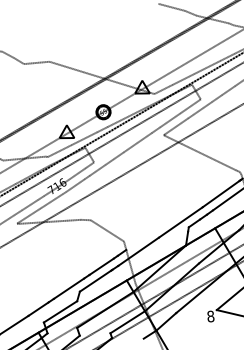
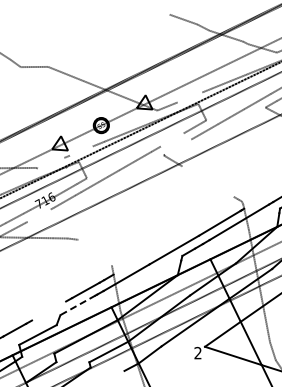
line: (183, 79) -> (189, 97), removed
line: (169, 119) -> (171, 139), removed
line: (176, 125) -> (178, 146), removed
line: (86, 136) -> (81, 150), removed
line: (59, 150) -> (50, 162), removed
line: (206, 156) -> (207, 181), removed
line: (51, 200) -> (38, 215), removed
line: (106, 230) -> (94, 252), removed
line: (95, 281) -> (77, 305), solid -> dashed
line: (69, 288) -> (49, 310), removed
text: (210, 316) -> (197, 353), 8 -> 2

